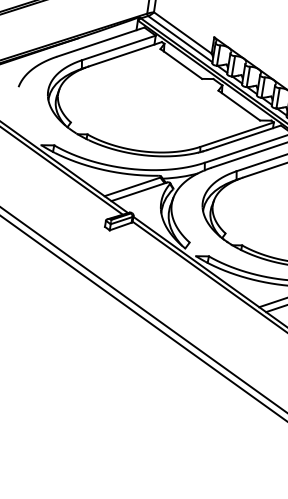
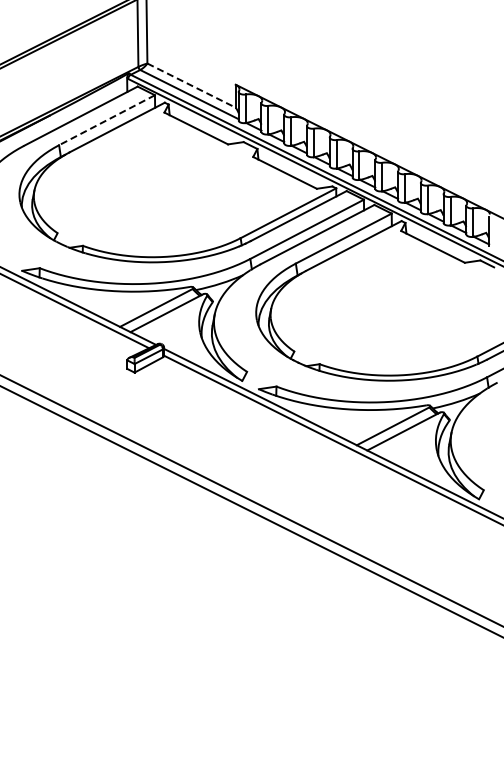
line: (183, 33) -> (192, 85), solid -> dashed
line: (118, 48) -> (106, 120), solid -> dashed

